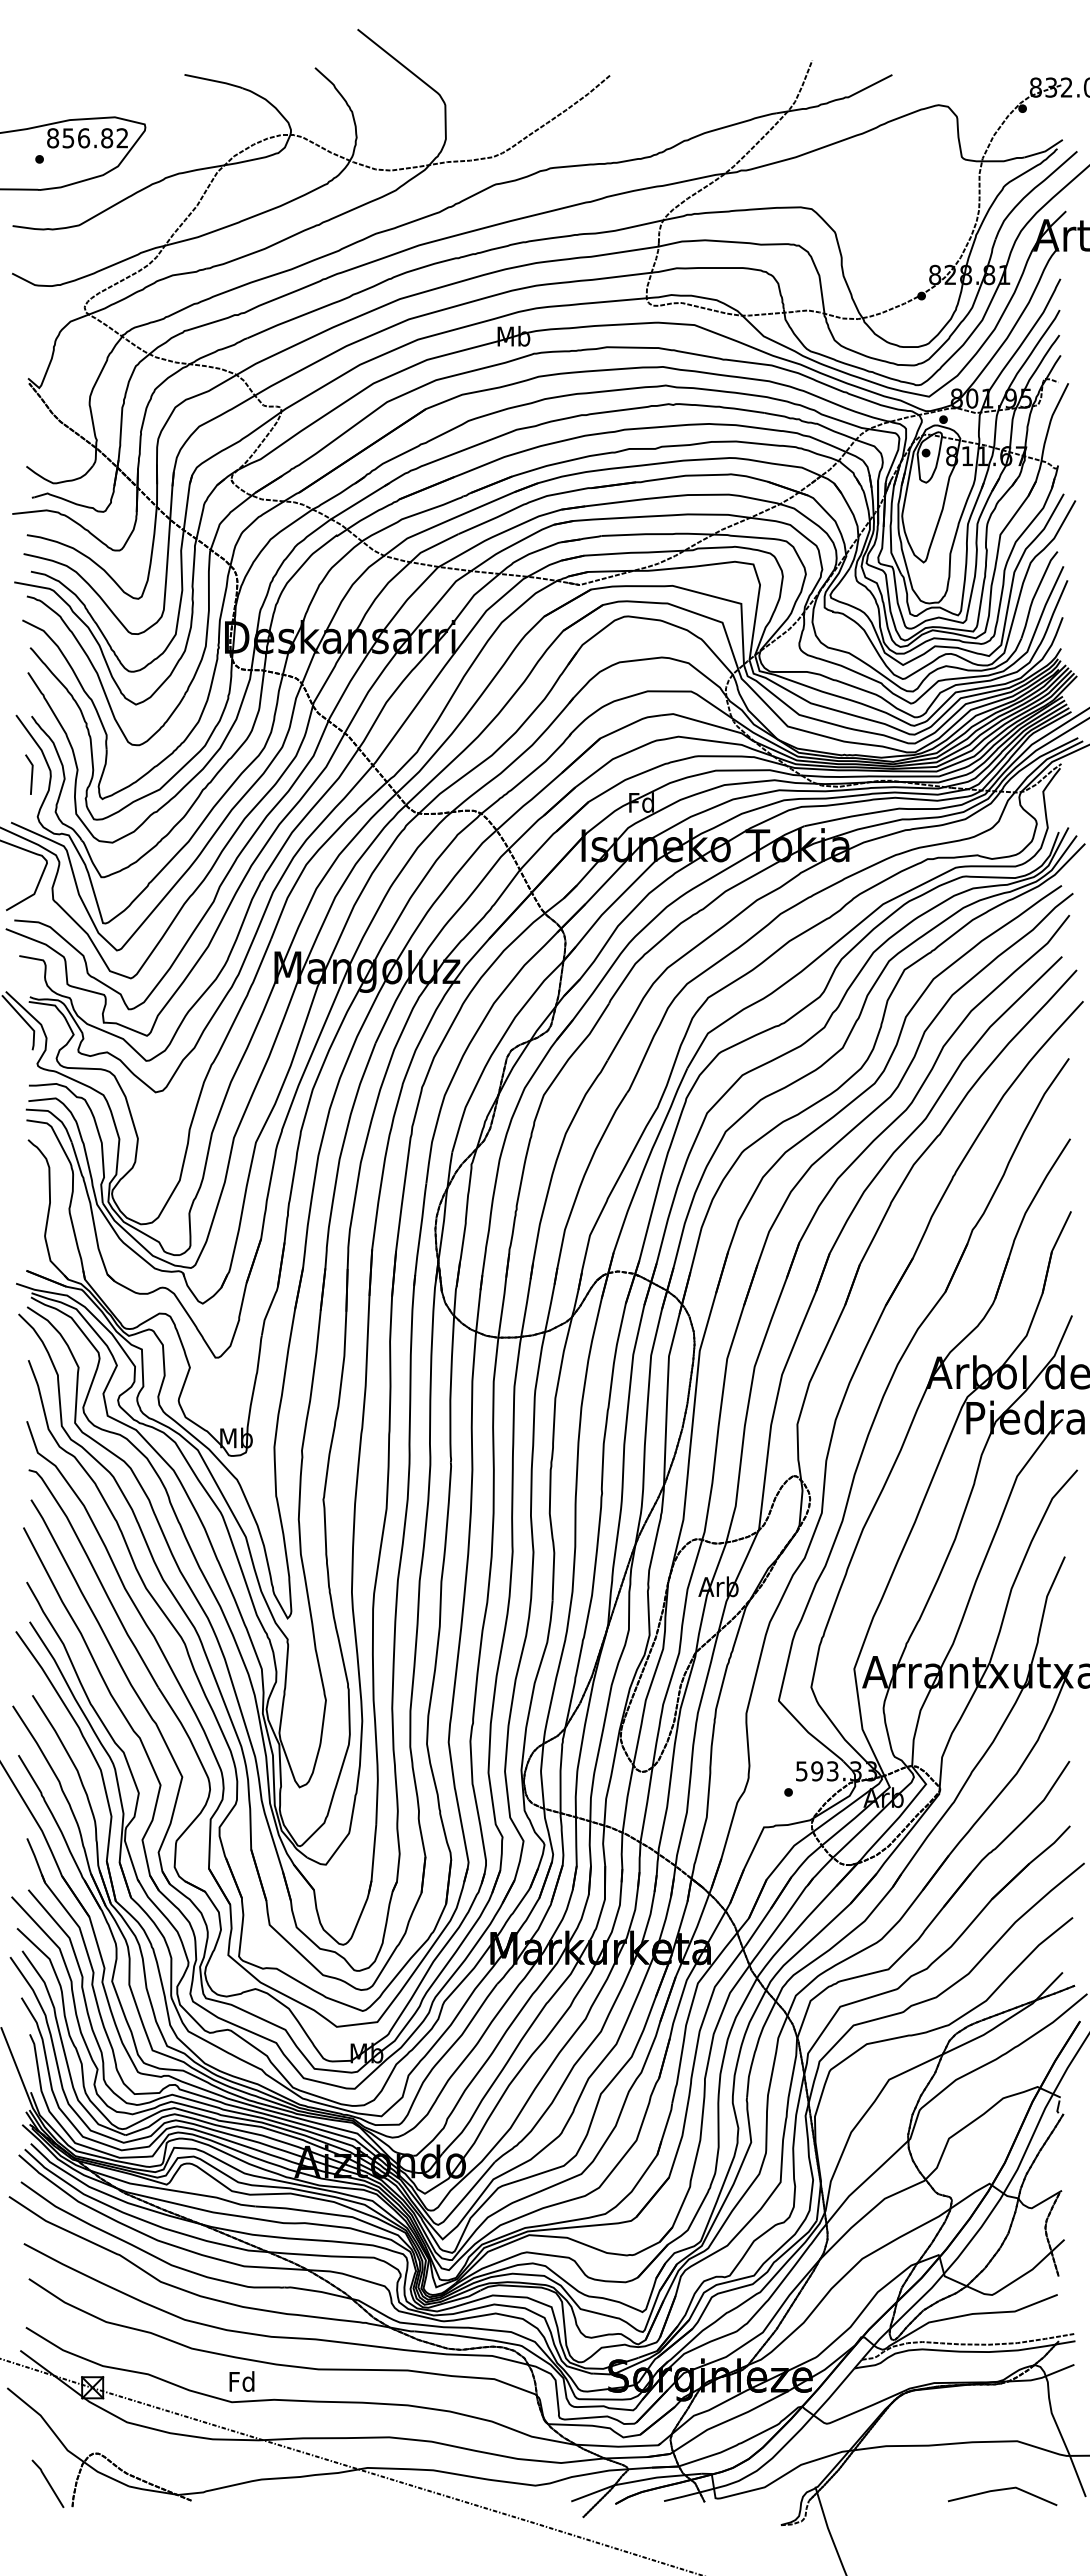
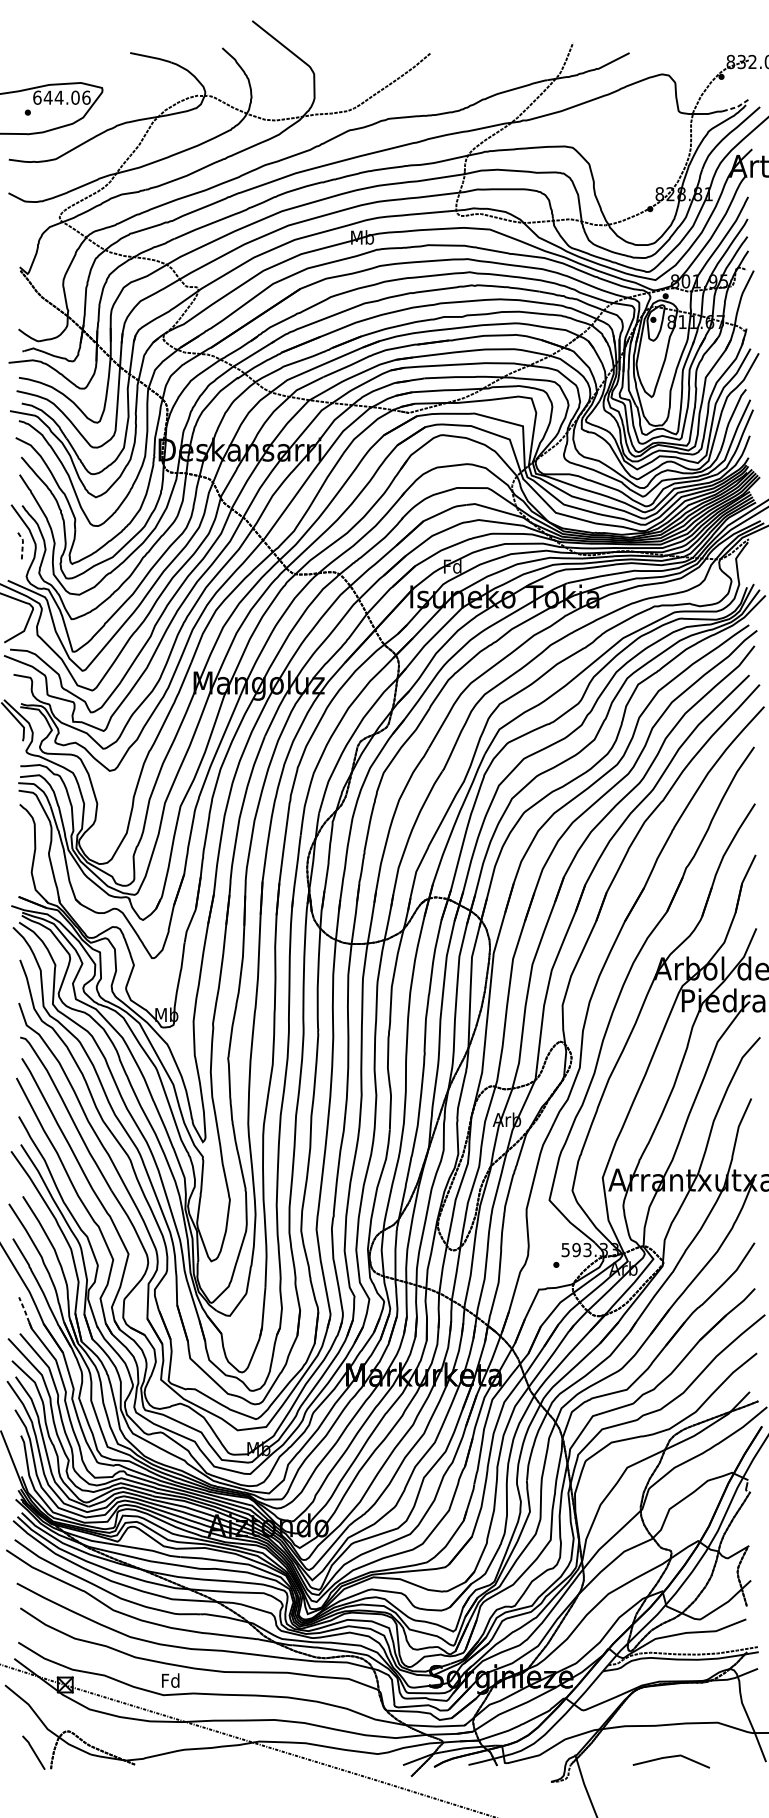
text: (87, 138) -> (61, 97), 856.82 -> 644.06
line: (1045, 151) -> (737, 107), solid -> dashed
line: (32, 773) -> (22, 545), solid -> dashed
line: (34, 1855) -> (24, 1309), solid -> dashed
line: (1002, 2490) -> (671, 1757), moved

